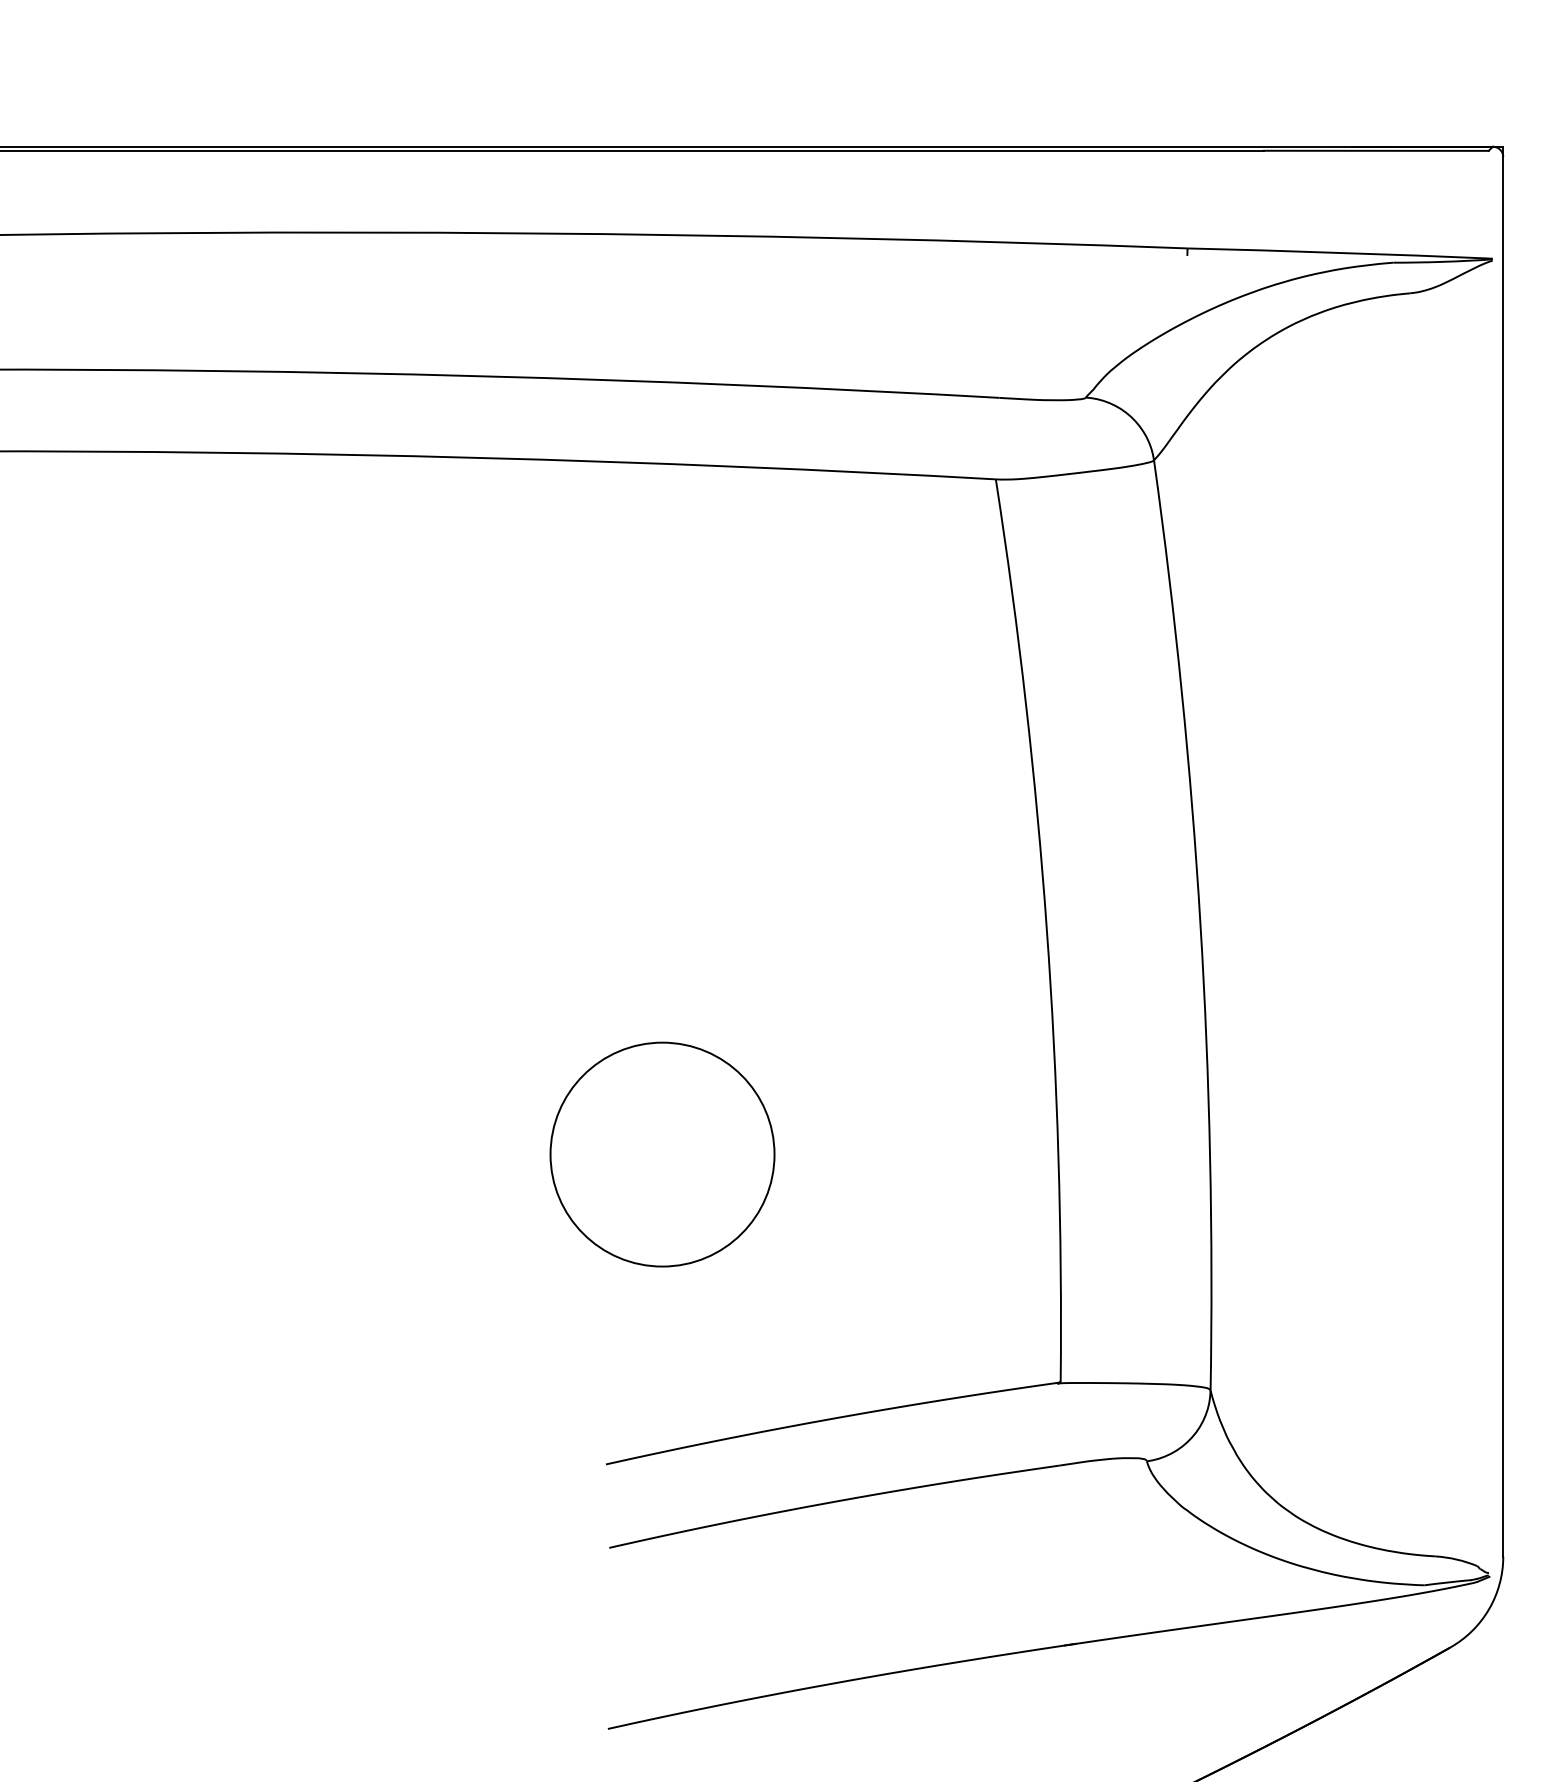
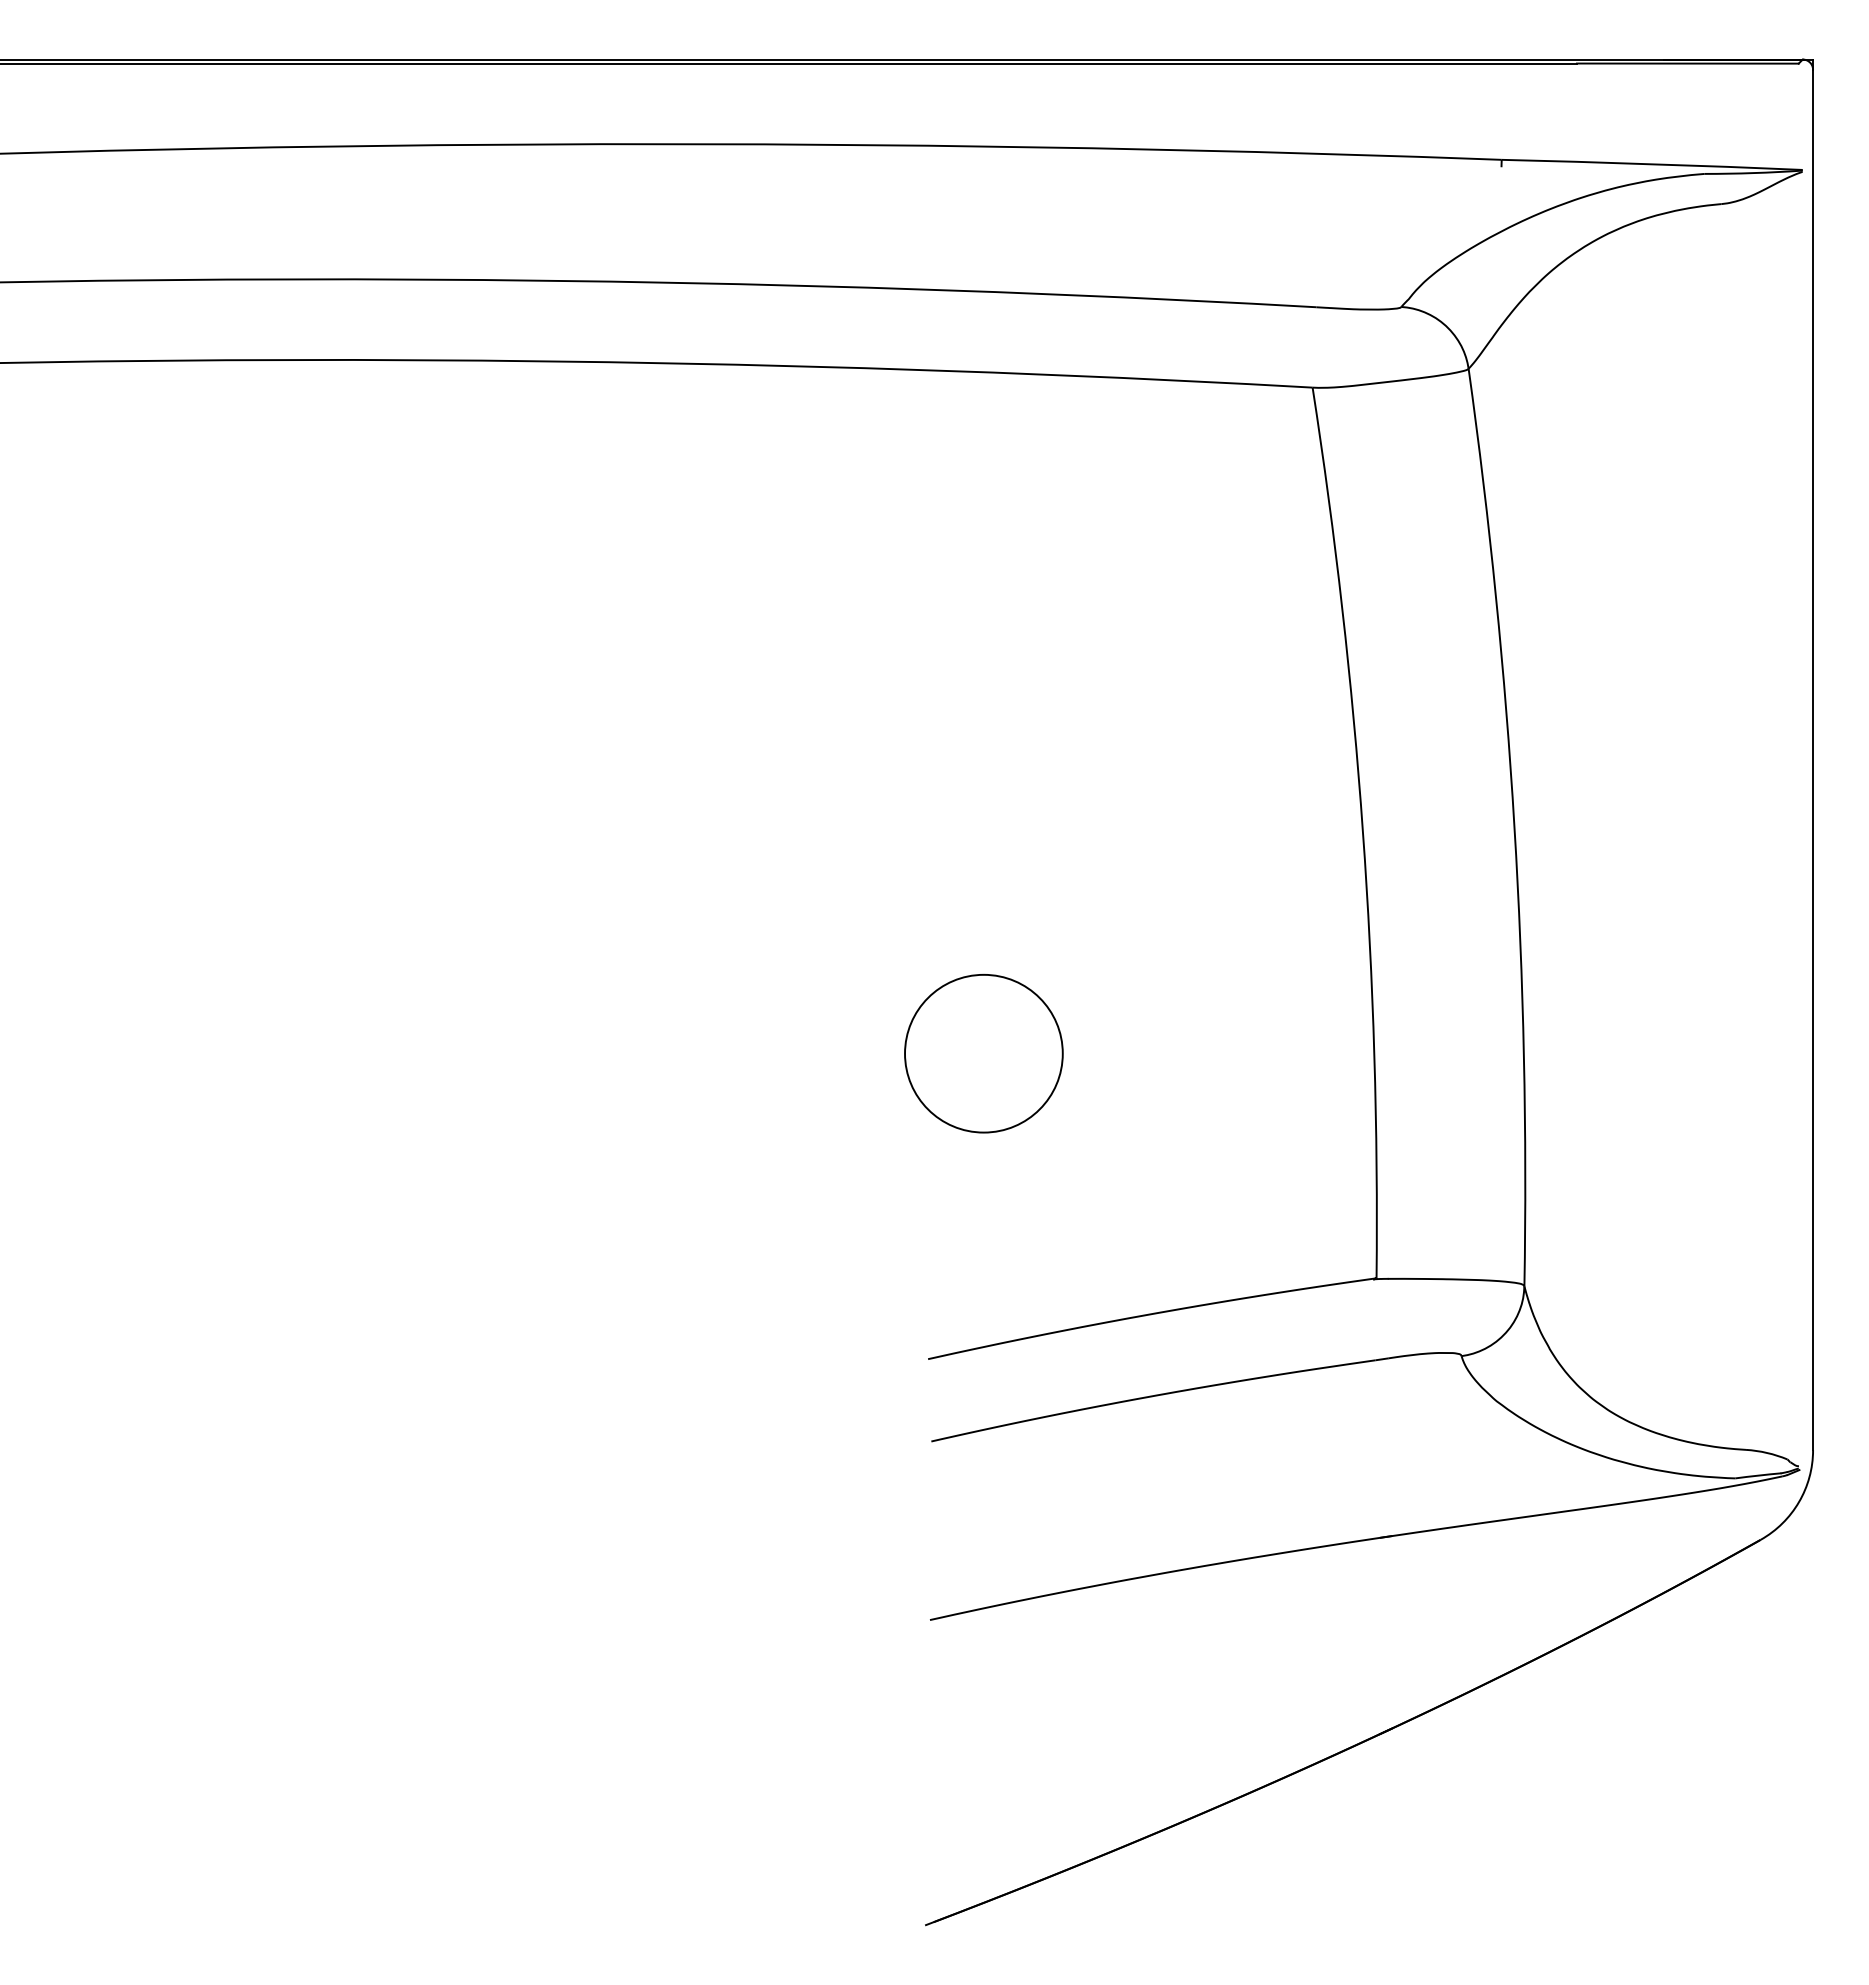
part: (662, 1154) -> (983, 1053), size x0.71

